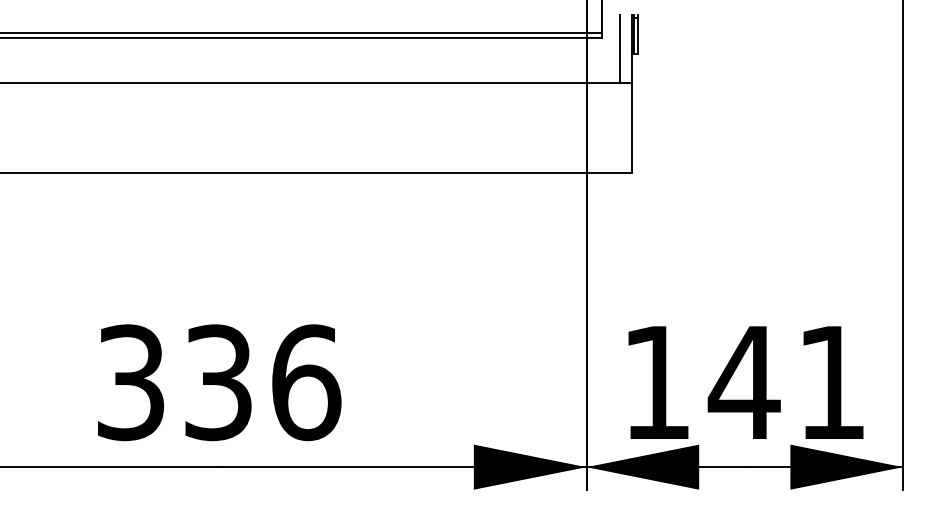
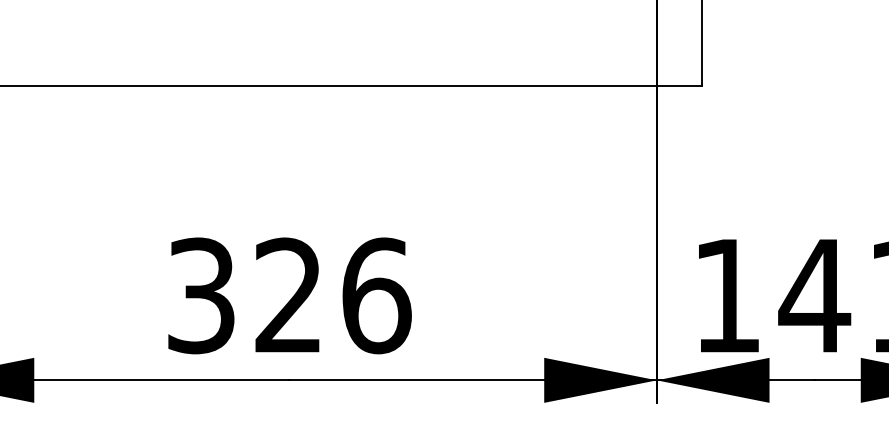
text: (218, 382) -> (288, 295), 336 -> 326

